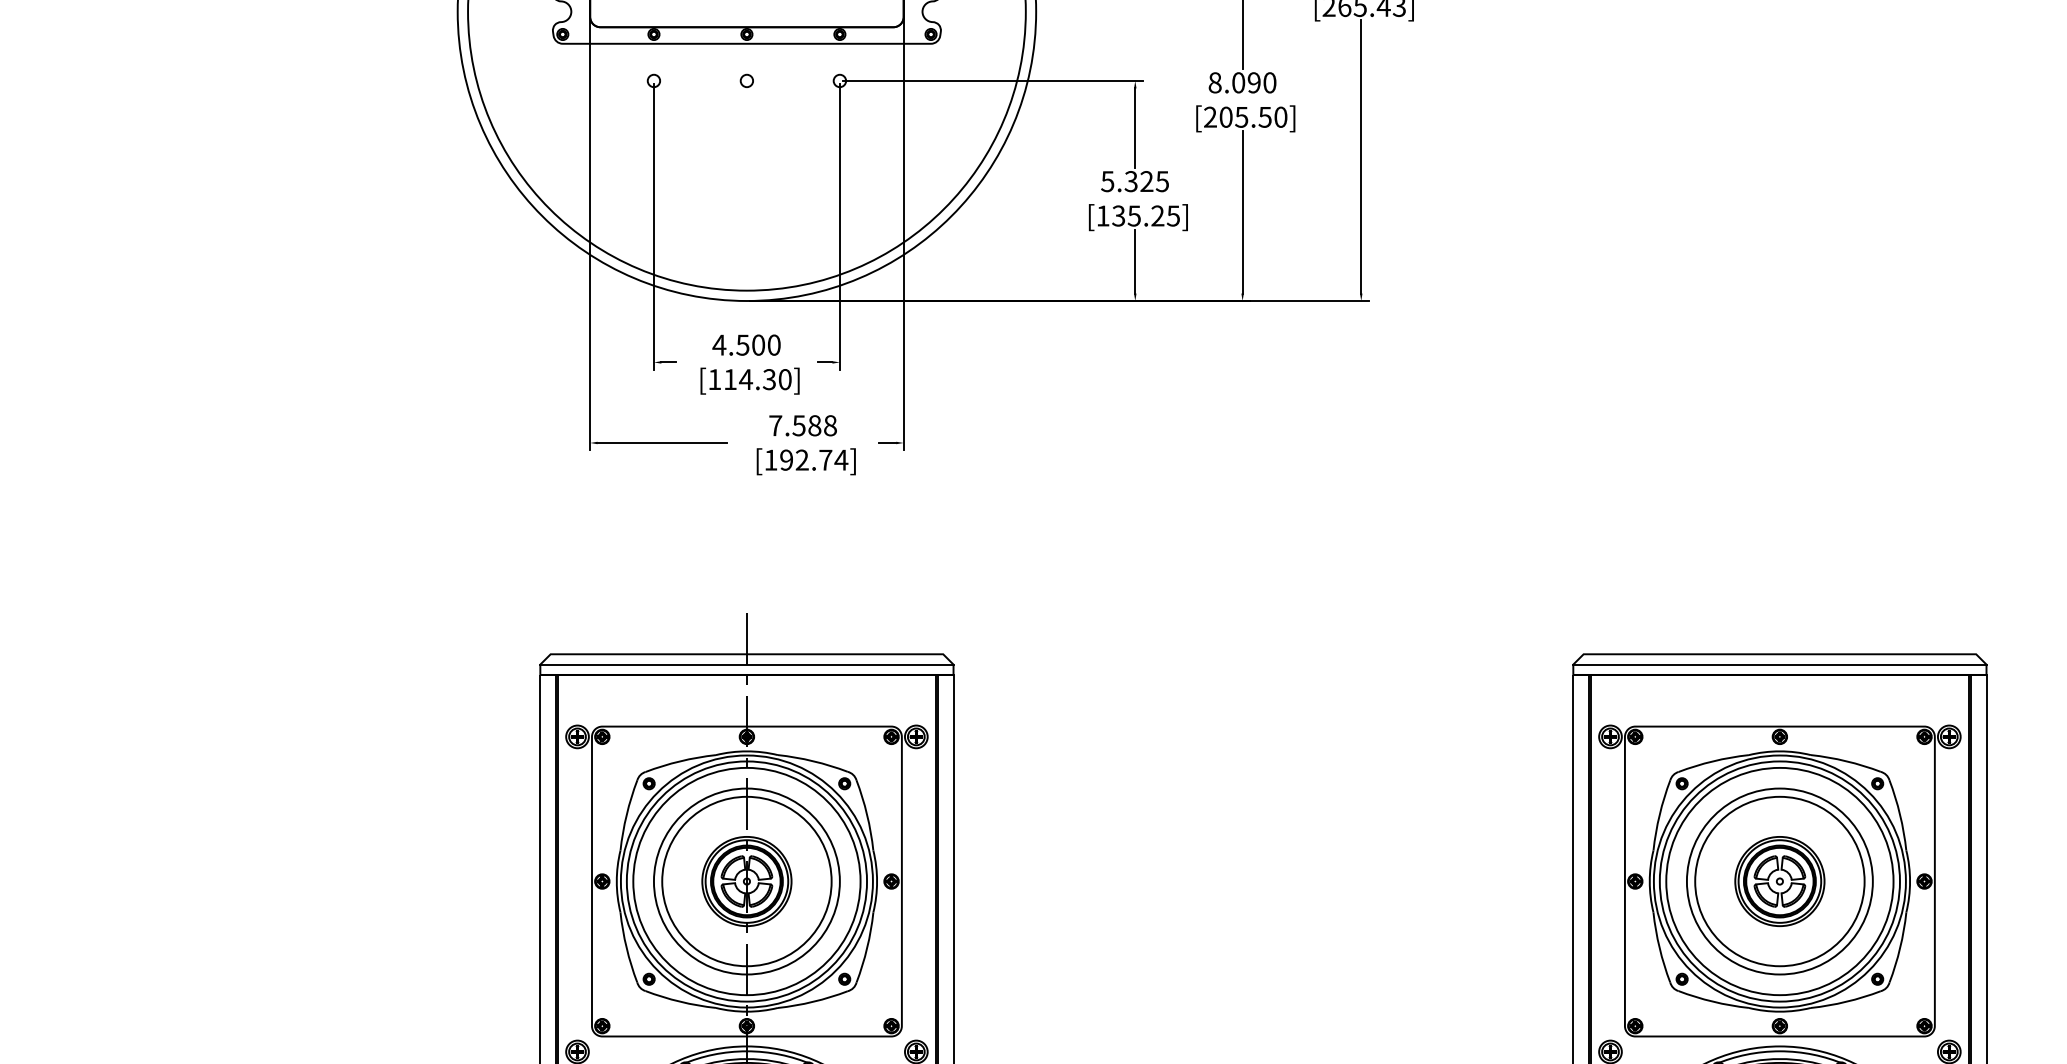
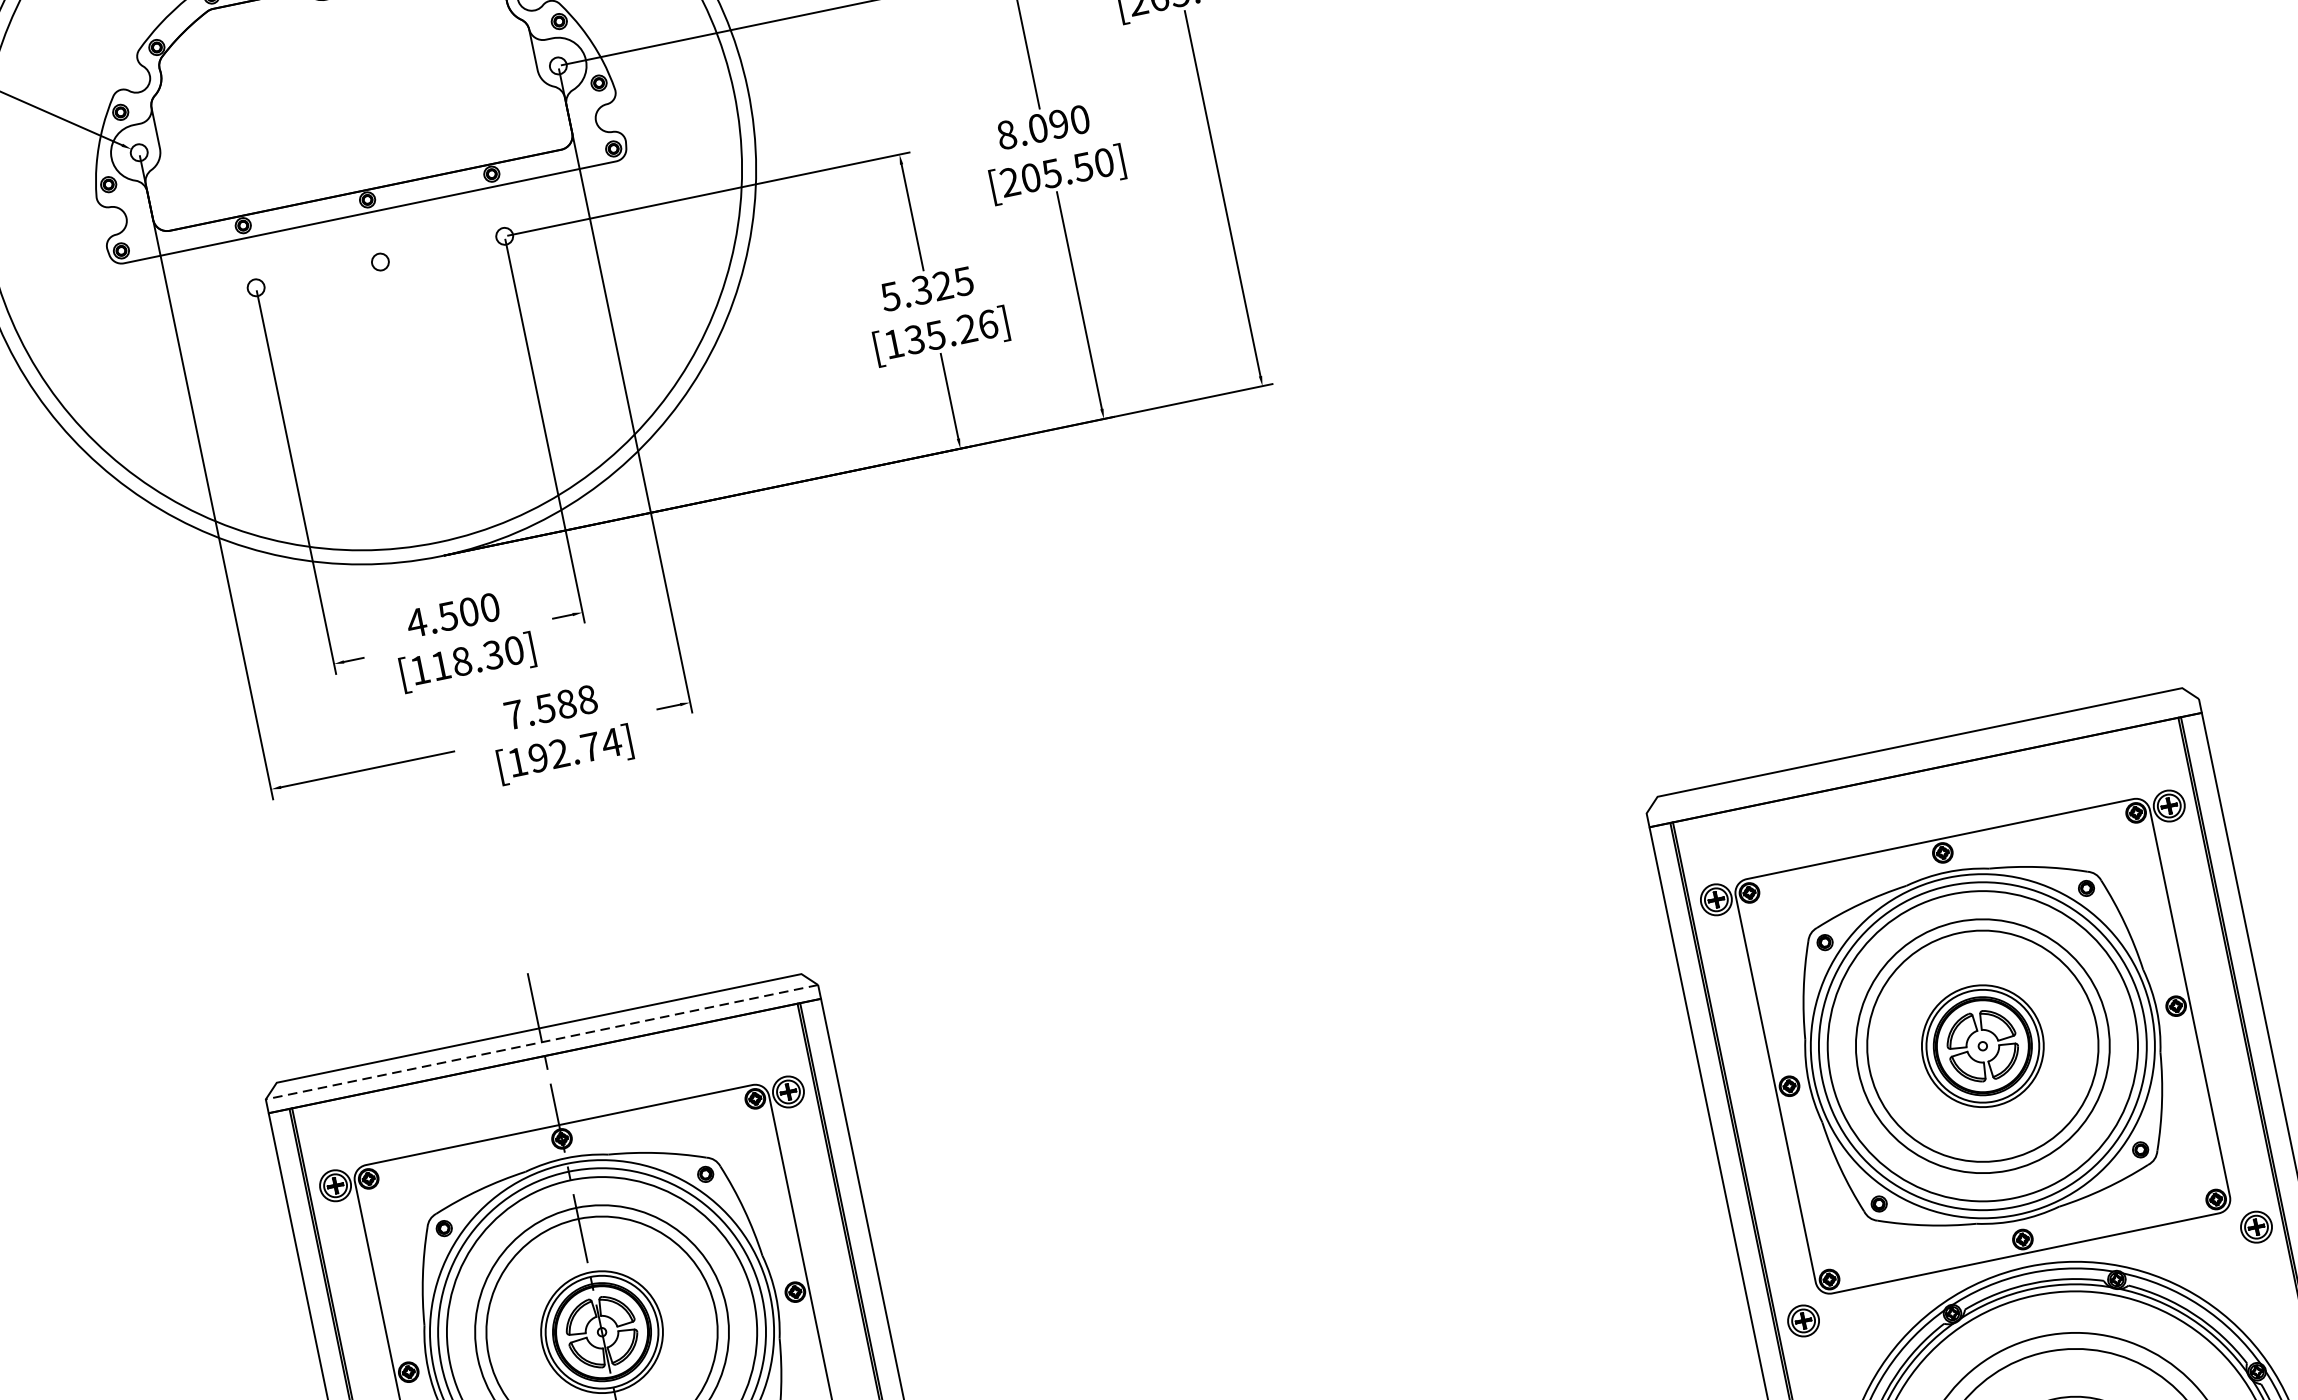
text: (1173, 215) -> (987, 323), [135.25] -> [135.26]
text: (746, 379) -> (462, 661), [114.30] -> [118.30]
line: (746, 664) -> (541, 1042), solid -> dashed
line: (1779, 664) -> (1922, 756), removed

